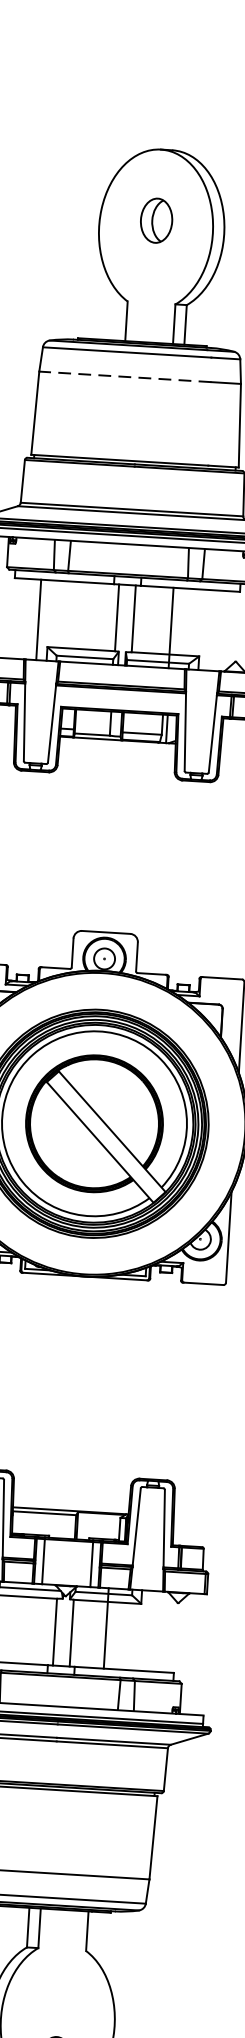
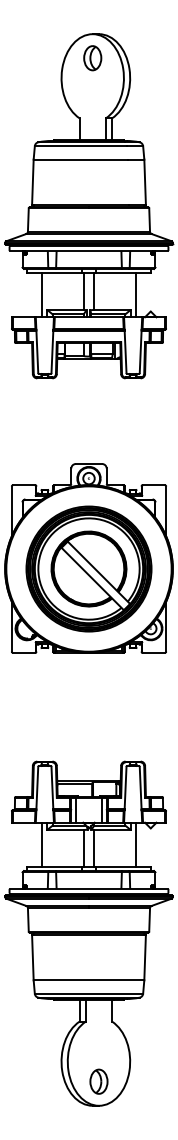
part: (156, 221) -> (92, 58), moved
line: (124, 376) -> (80, 159), dashed -> solid
line: (171, 628) -> (136, 295), moved
line: (106, 1628) -> (136, 844), moved

